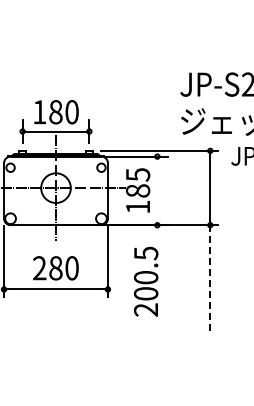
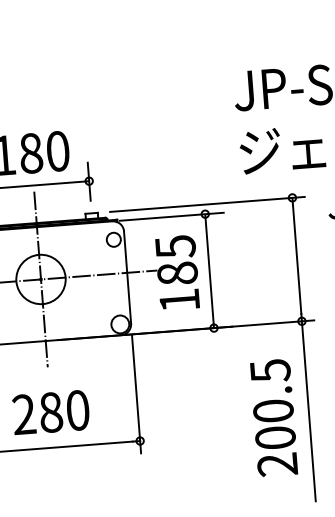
line: (157, 190) -> (209, 270), added
line: (210, 279) -> (309, 411), dashed -> solid
text: (146, 281) -> (274, 417), moved

